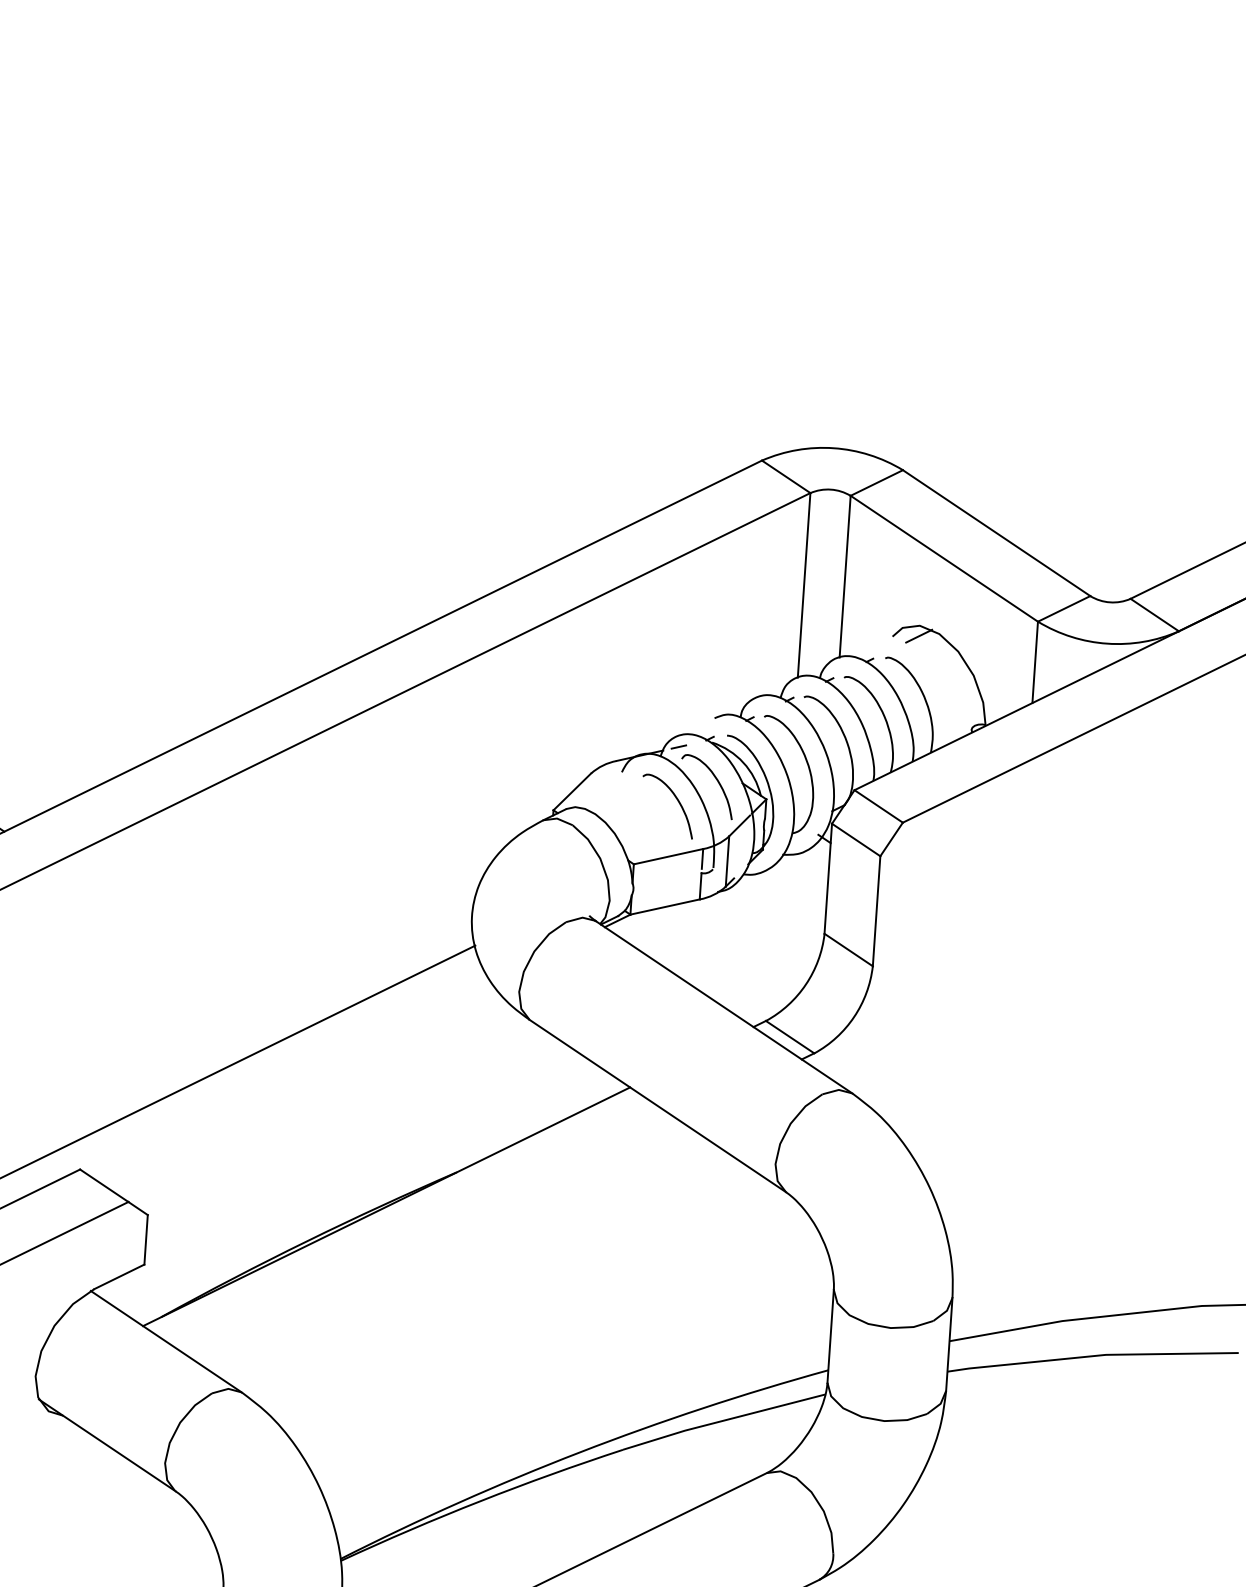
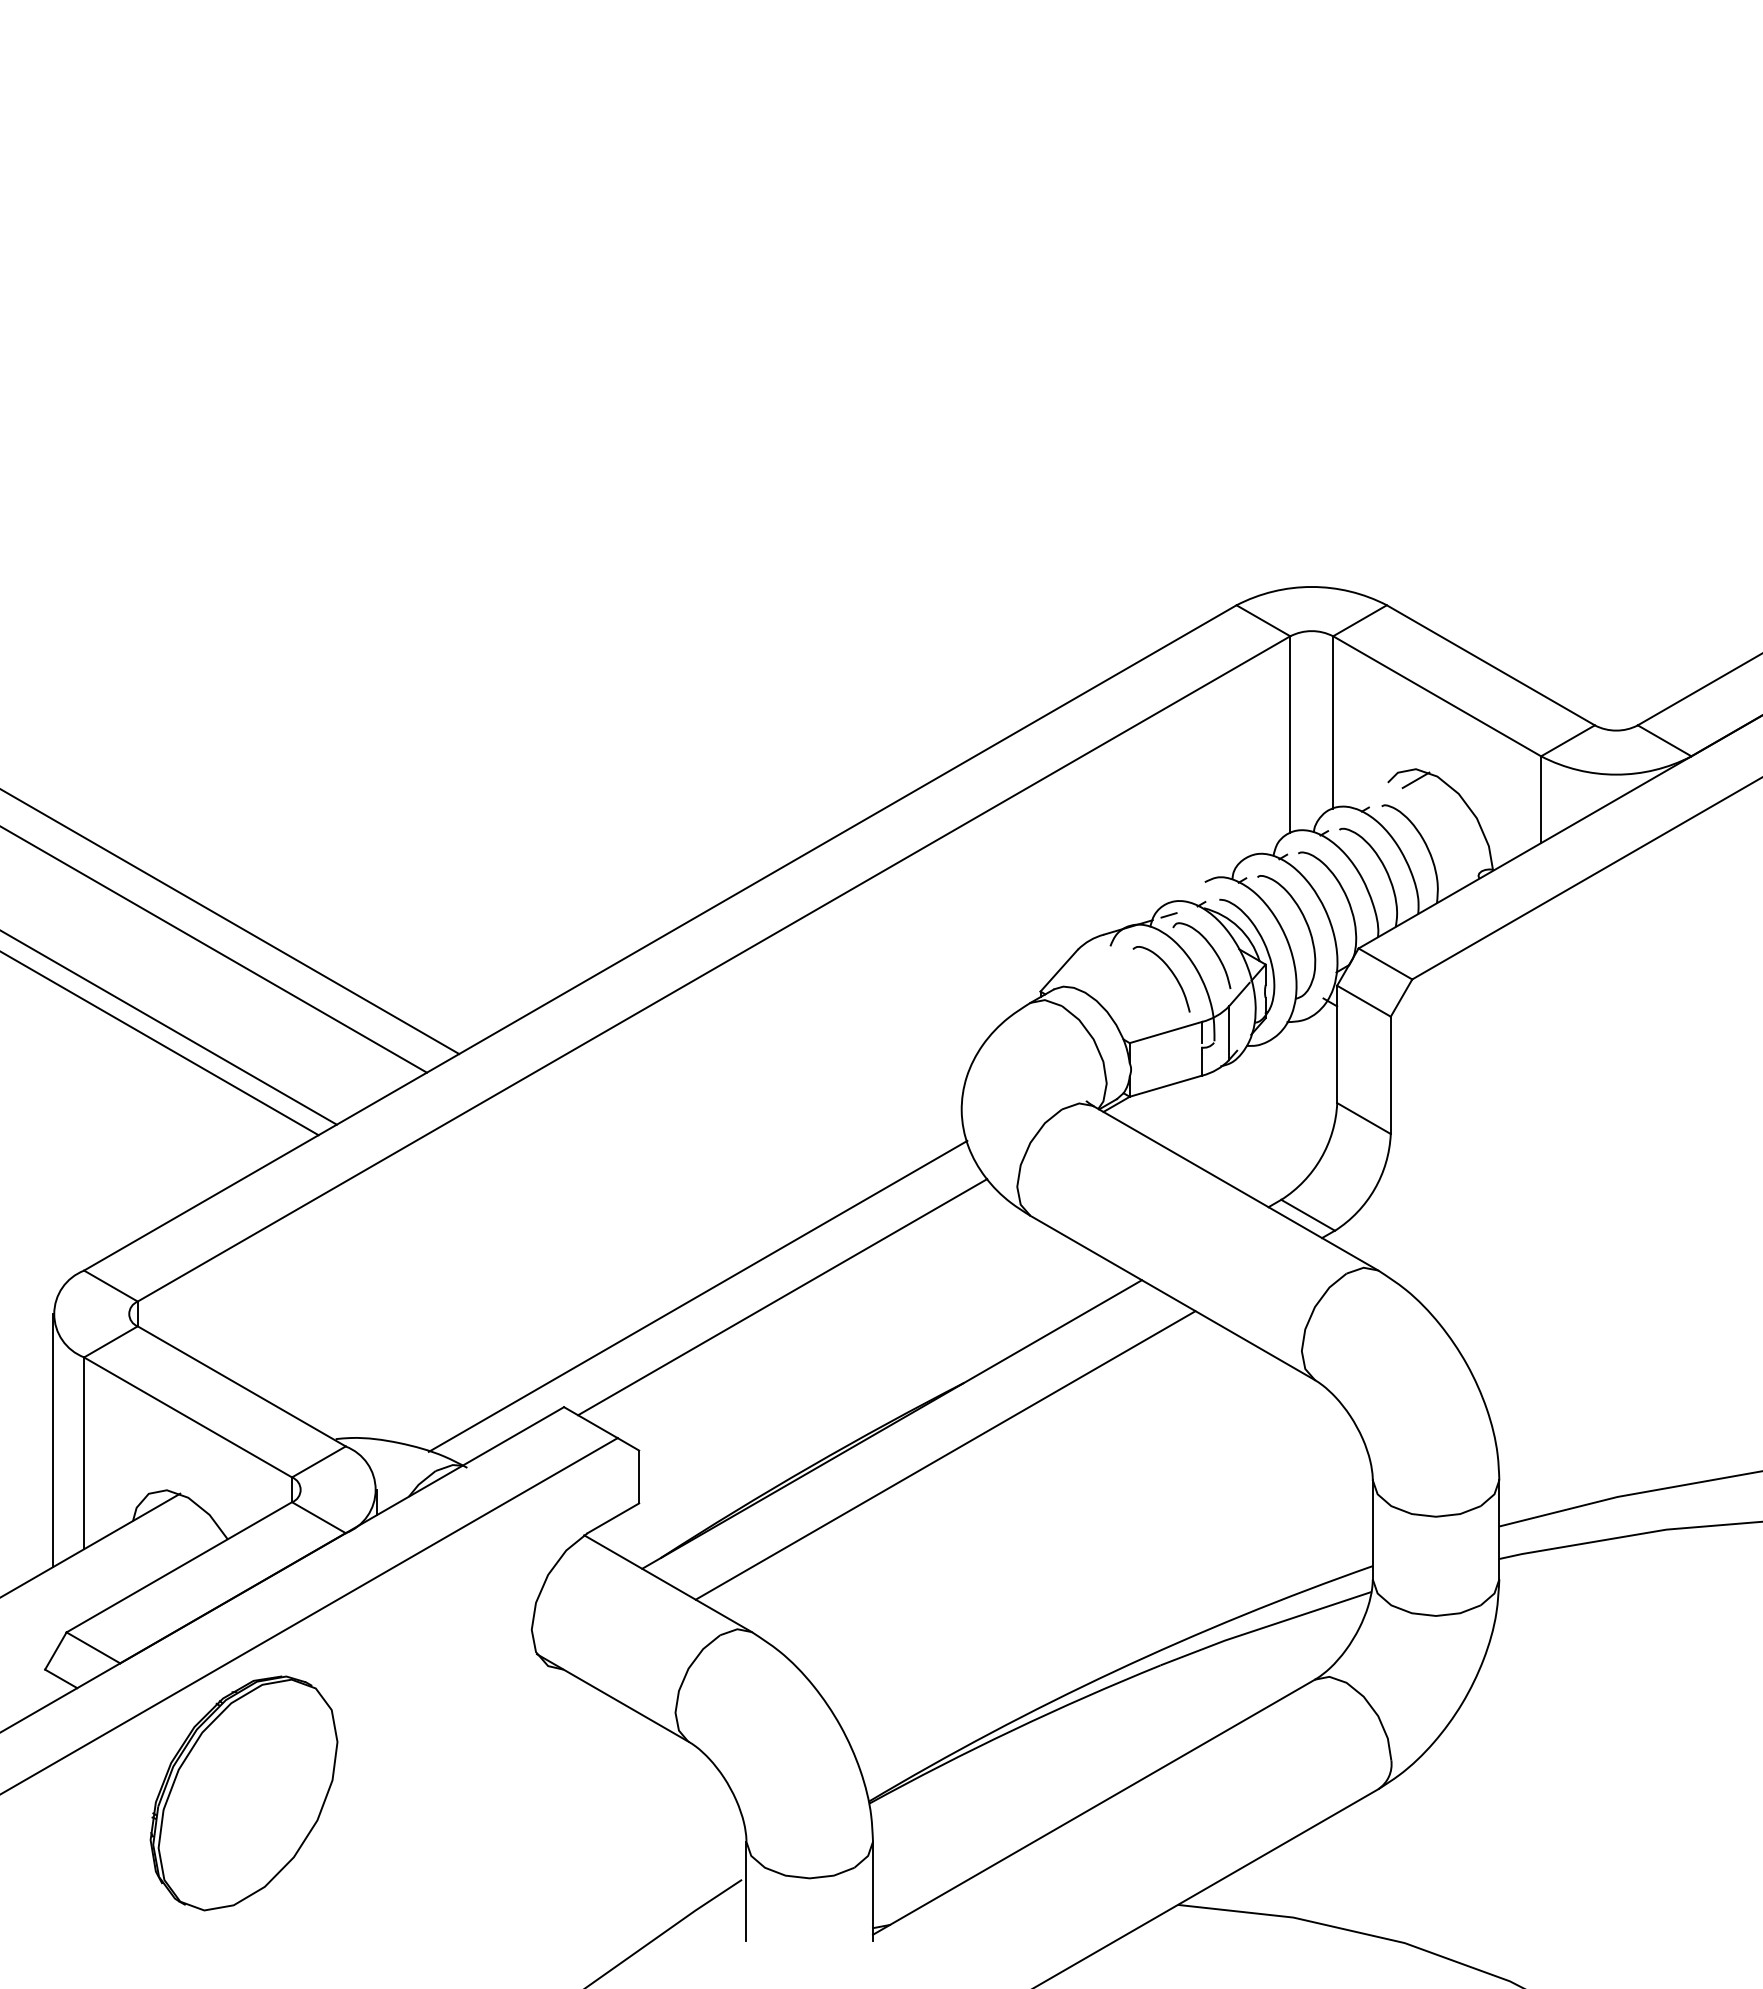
line: (291, 1080) -> (782, 1297), added
line: (434, 1239) -> (945, 1455), added

